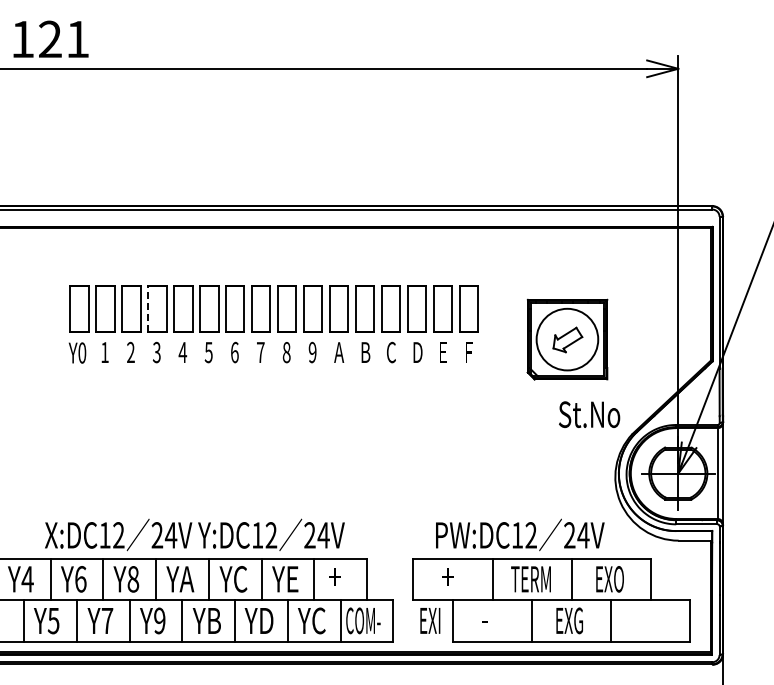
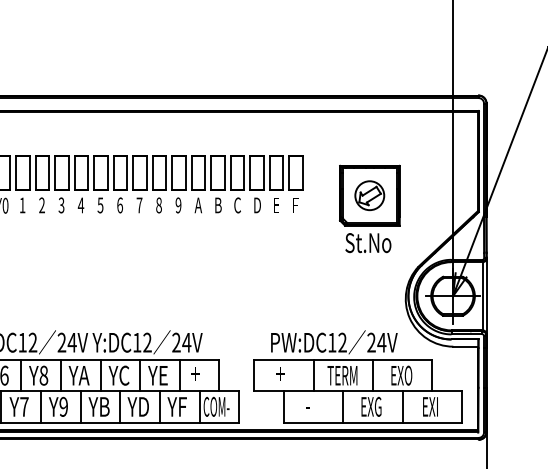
line: (148, 308) -> (55, 172), dashed -> solid
circle: (567, 339) -> (369, 195), size x0.62
text: (589, 414) -> (368, 242), moved
text: (318, 620) -> (182, 406), YC -> YF
text: (430, 620) -> (430, 406), moved

